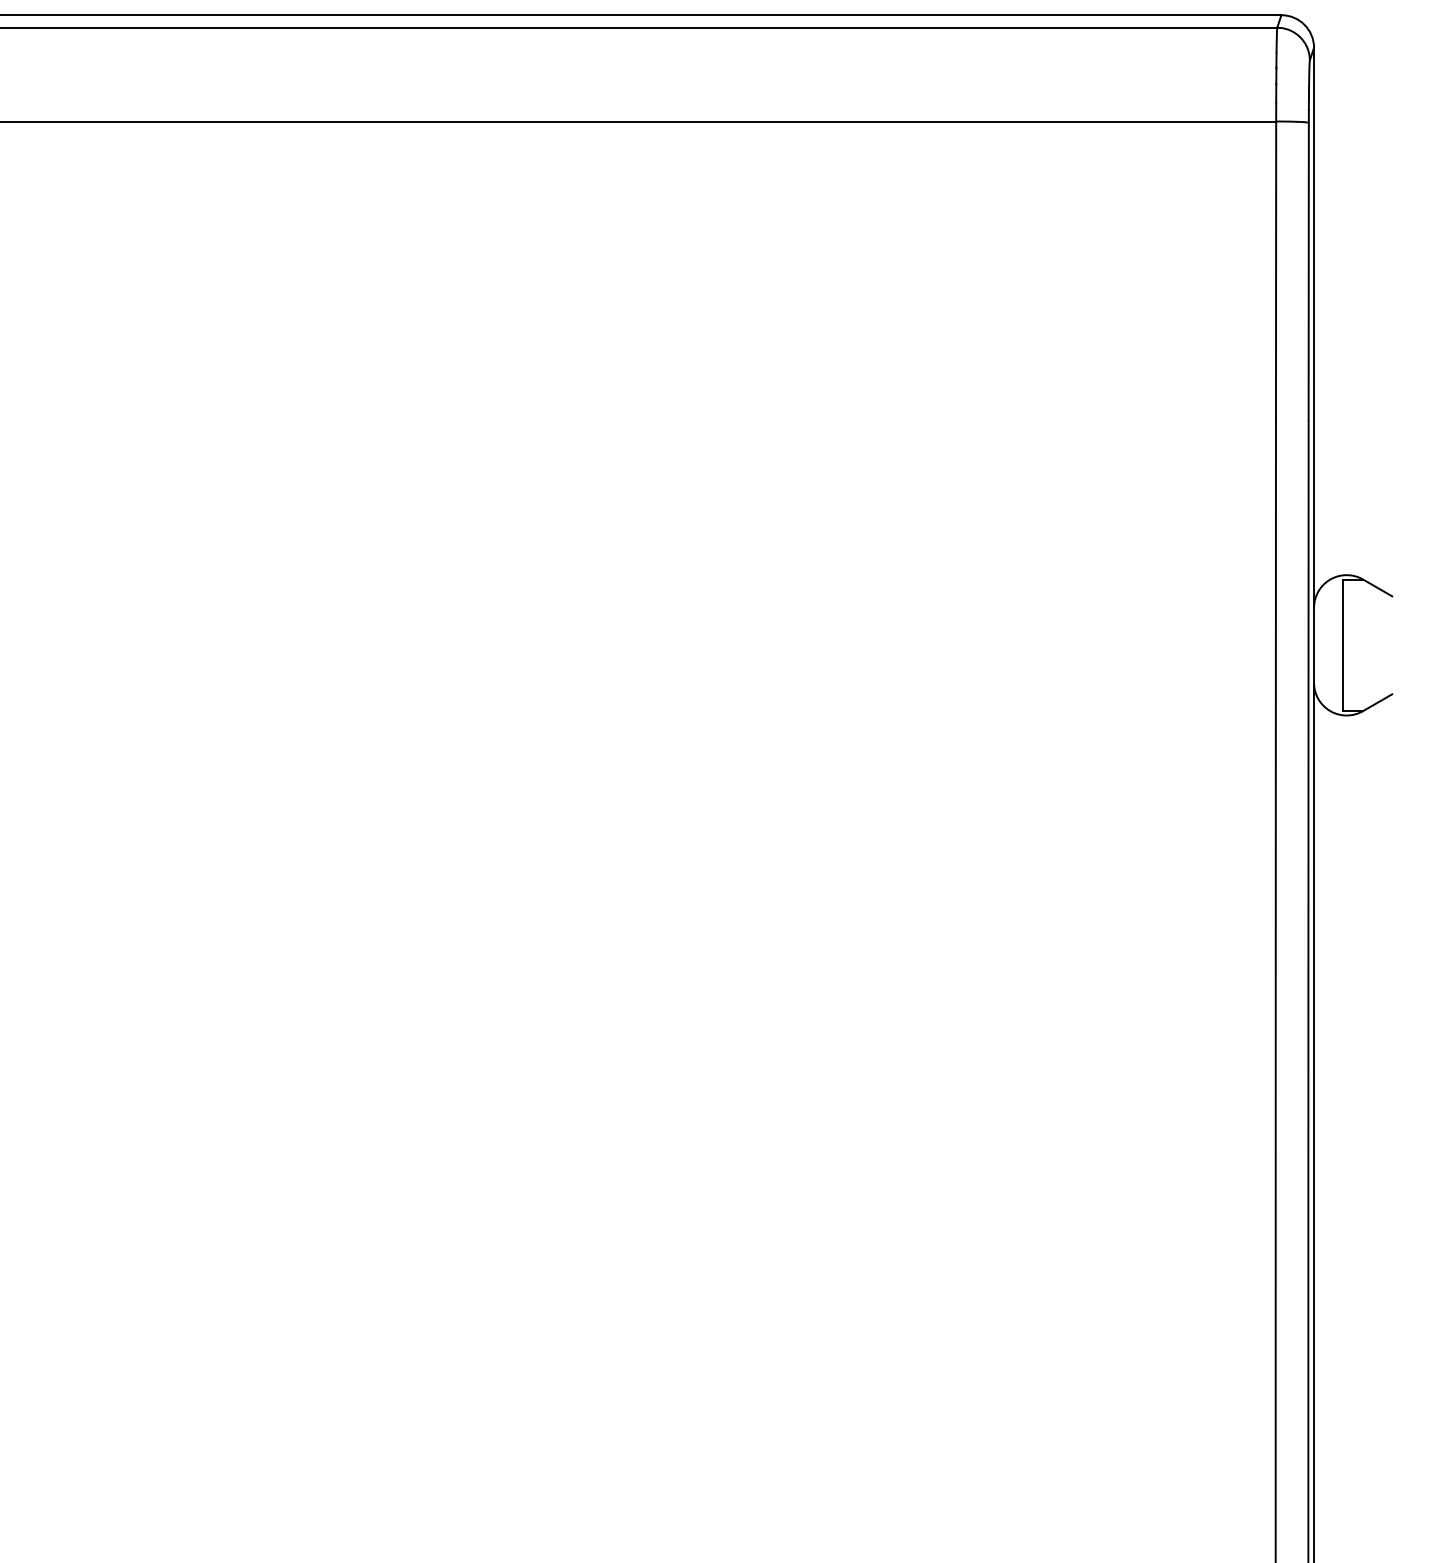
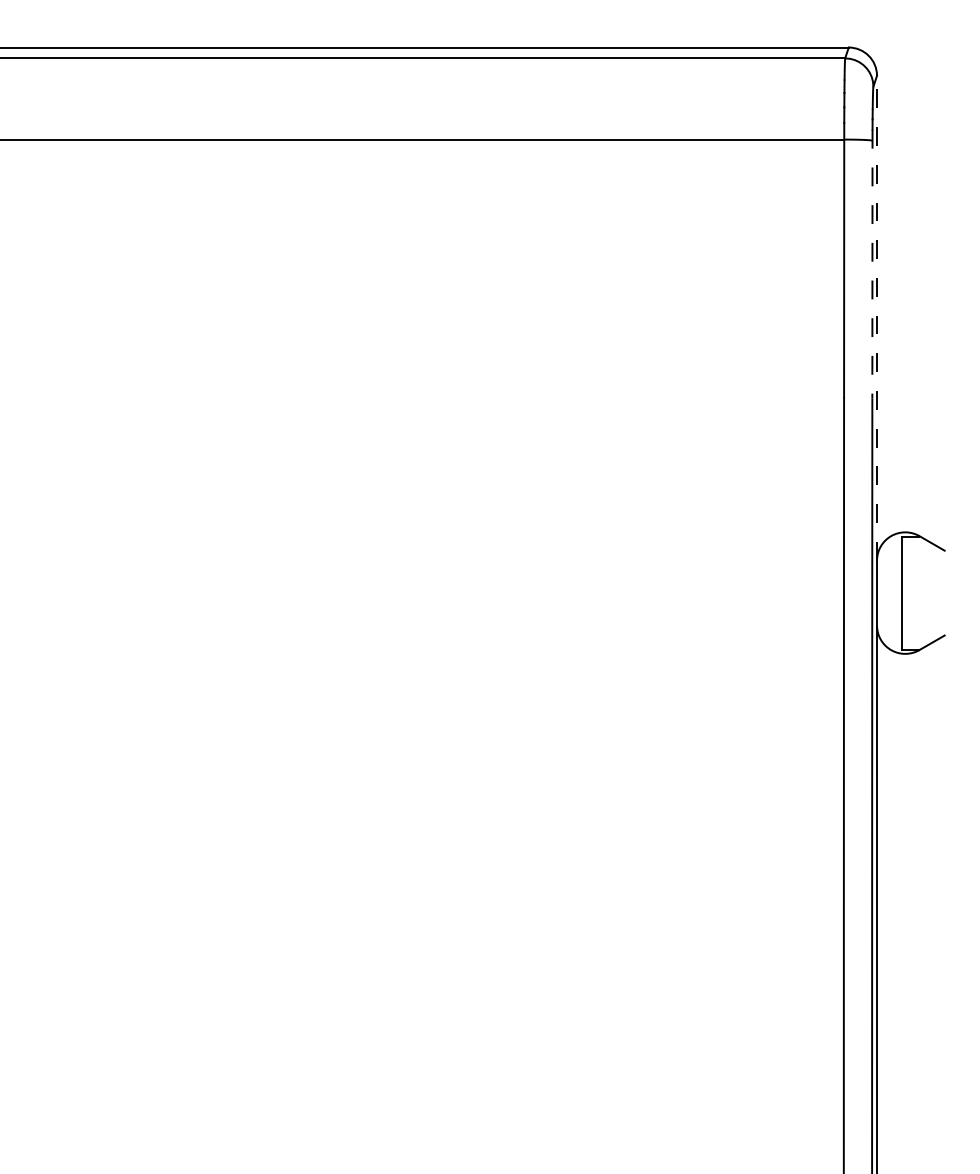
line: (1308, 265) -> (872, 264), solid -> dashed
line: (1314, 327) -> (877, 317), solid -> dashed

